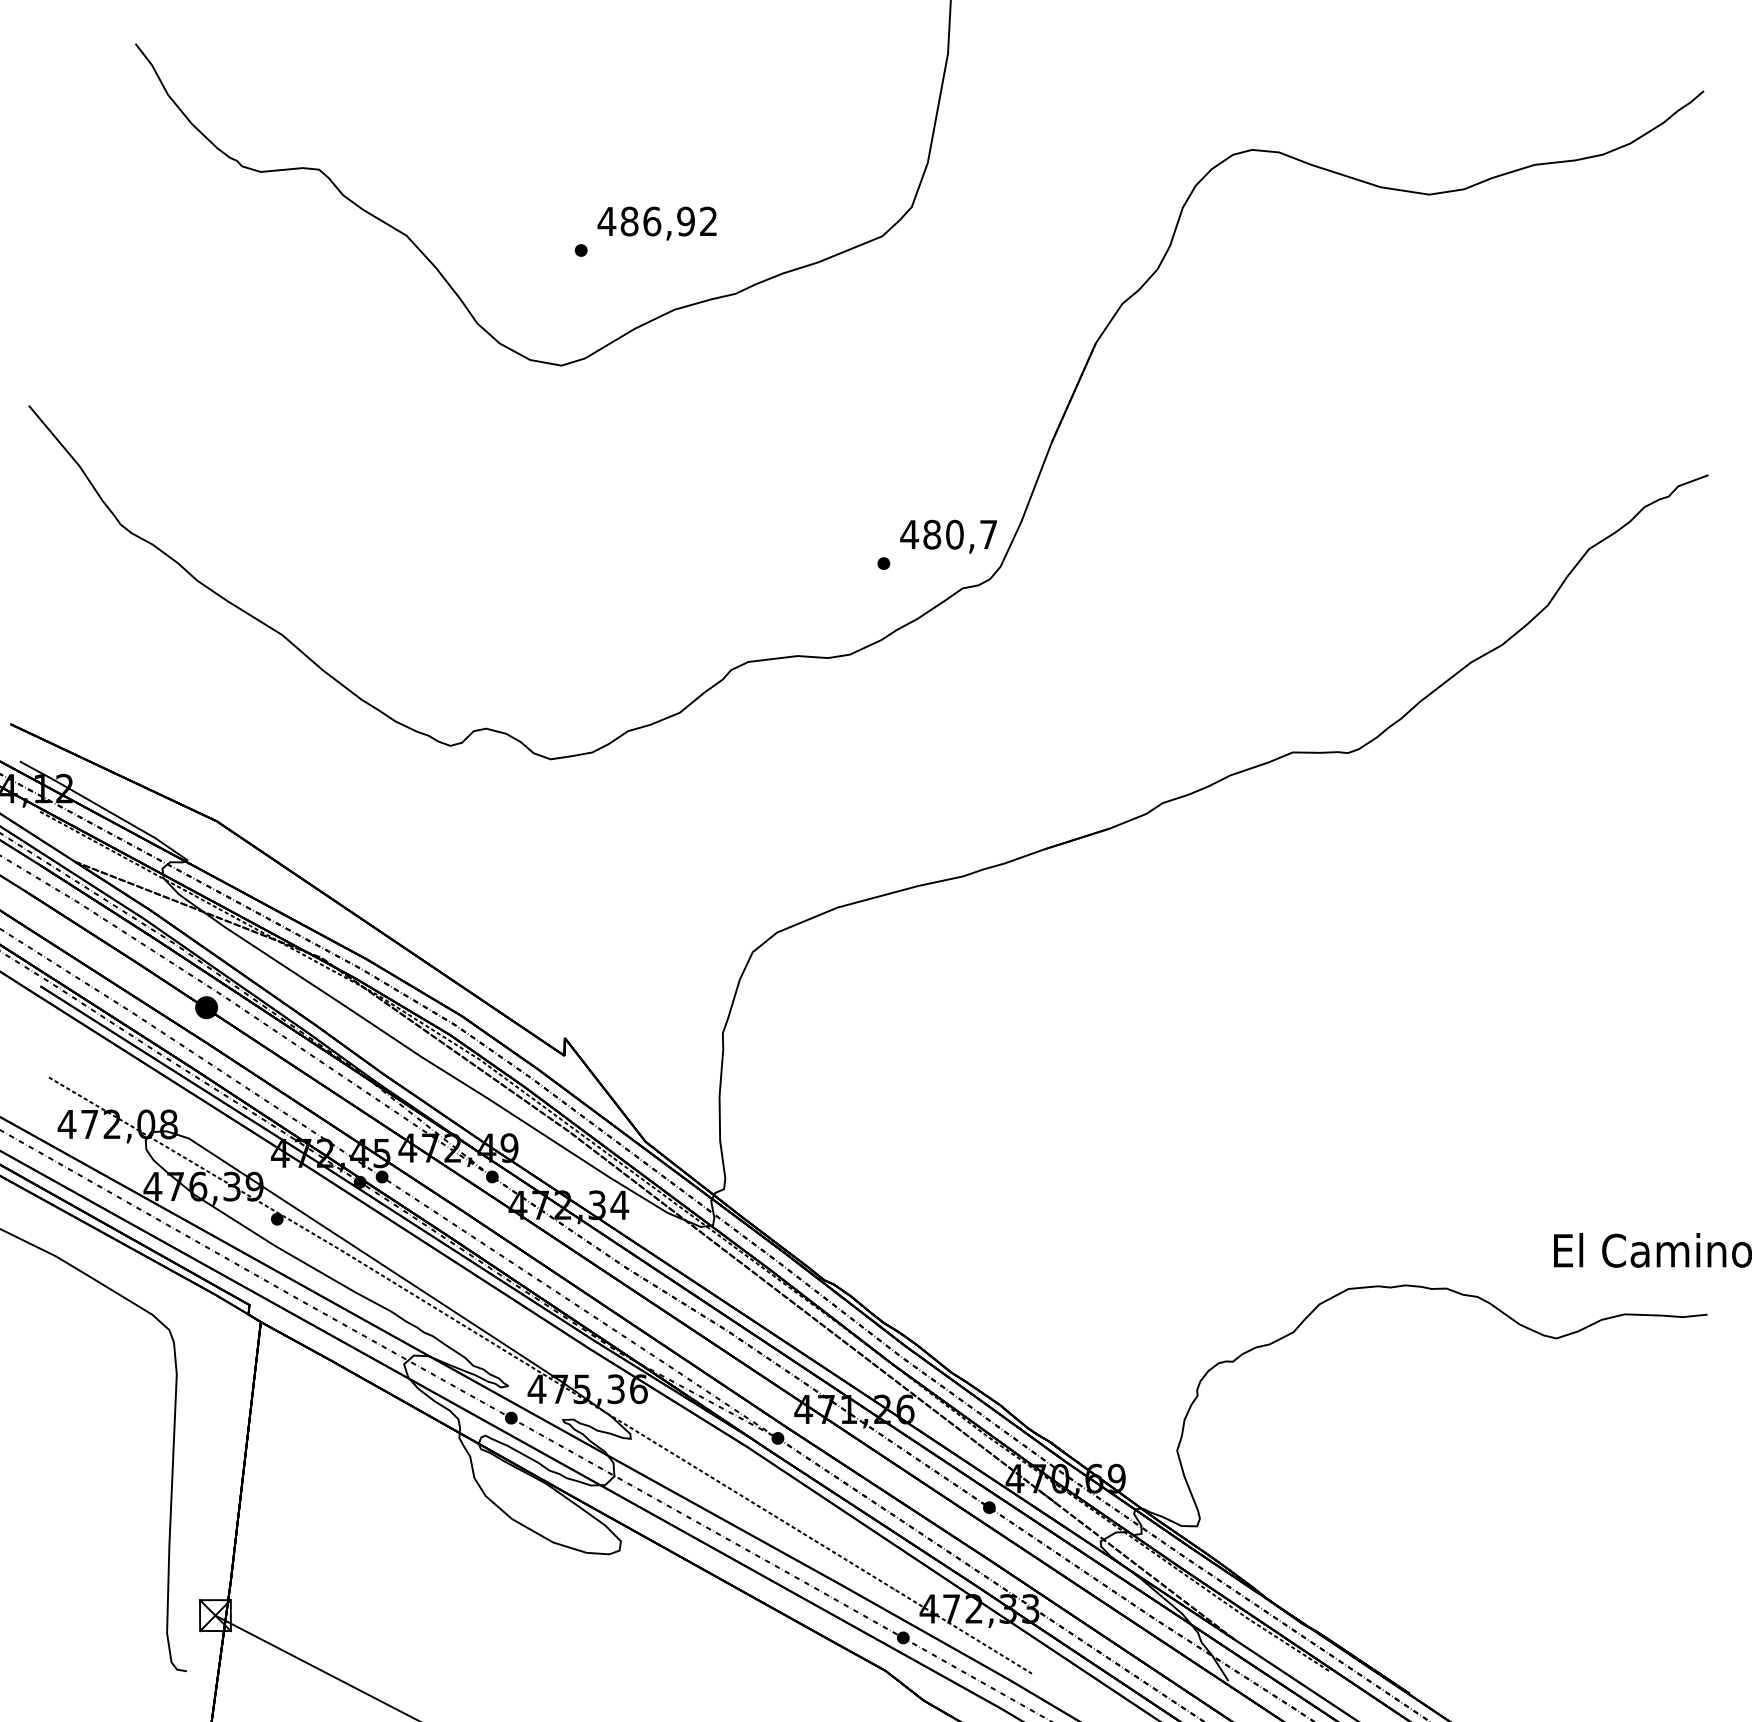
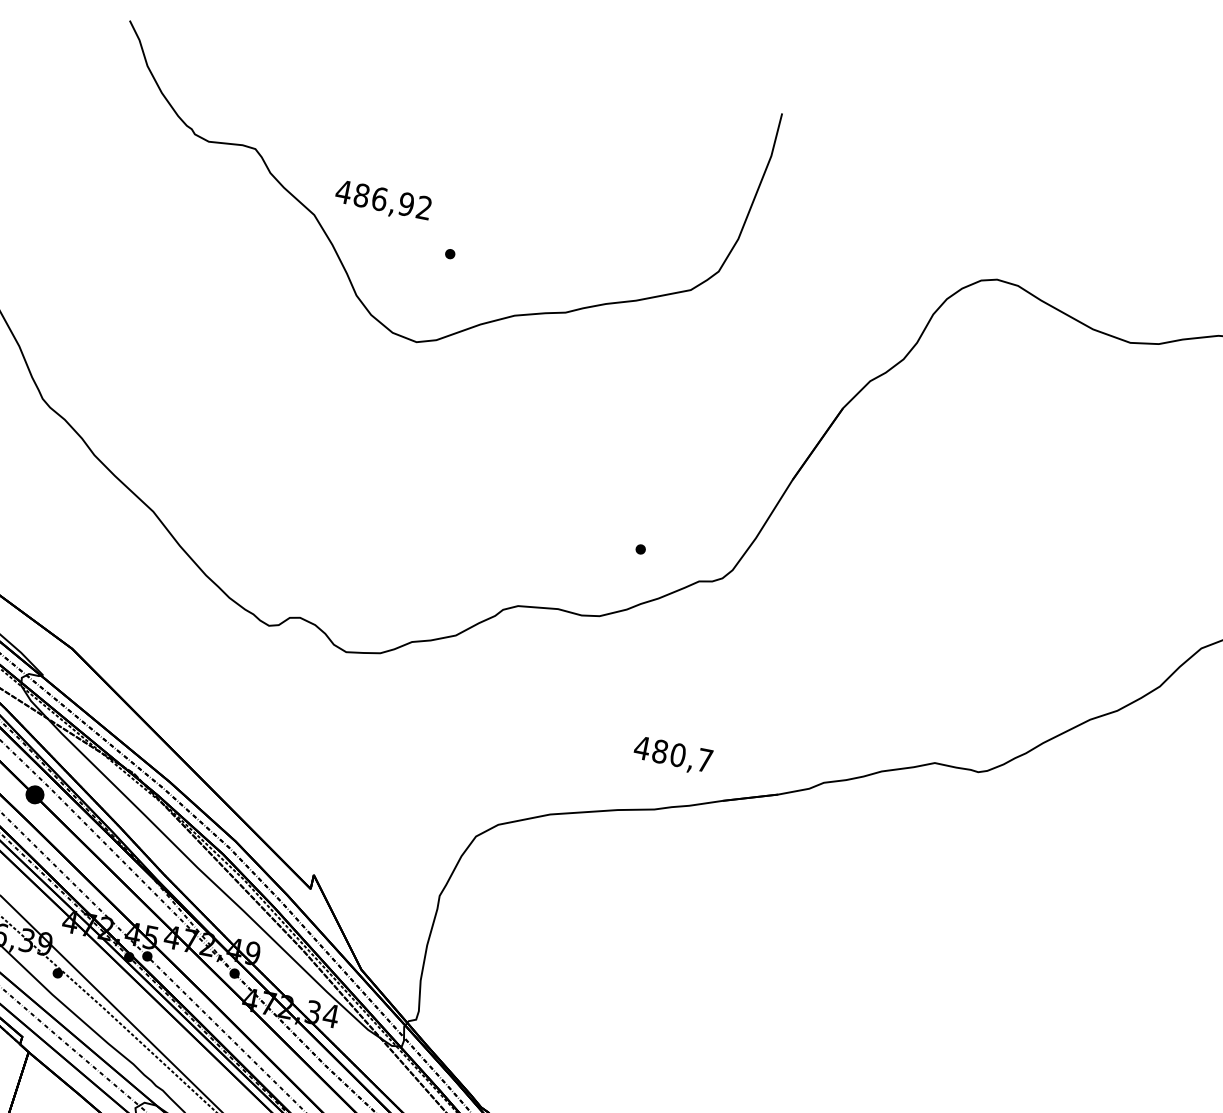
text: (656, 223) -> (382, 201), moved
text: (948, 536) -> (672, 755), moved

